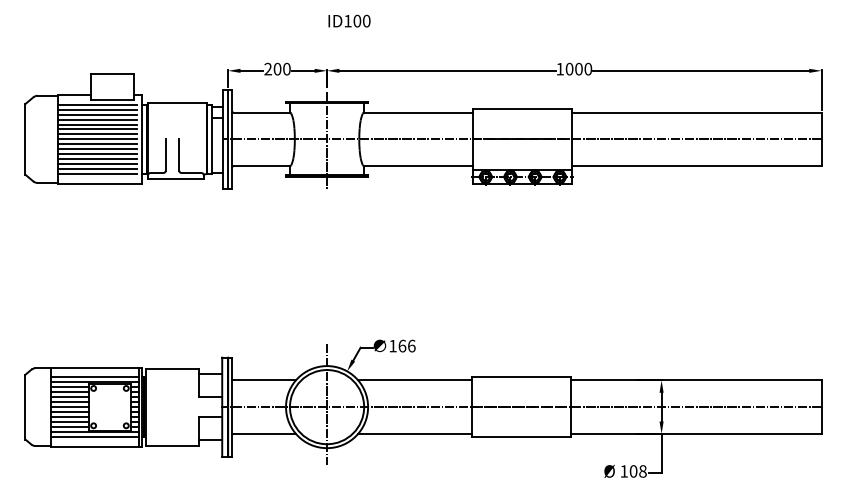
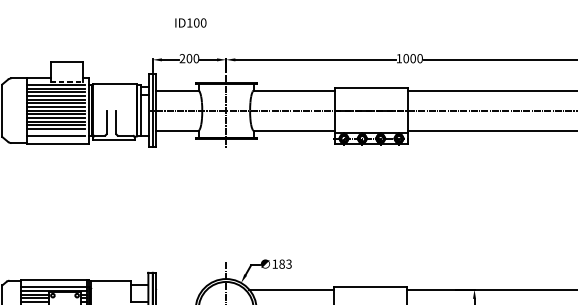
text: (349, 20) -> (190, 22), moved
line: (112, 100) -> (66, 81), solid -> dashed
line: (97, 169) -> (55, 133), removed
text: (406, 345) -> (285, 263), 166 -> 183
line: (263, 380) -> (179, 289), removed

